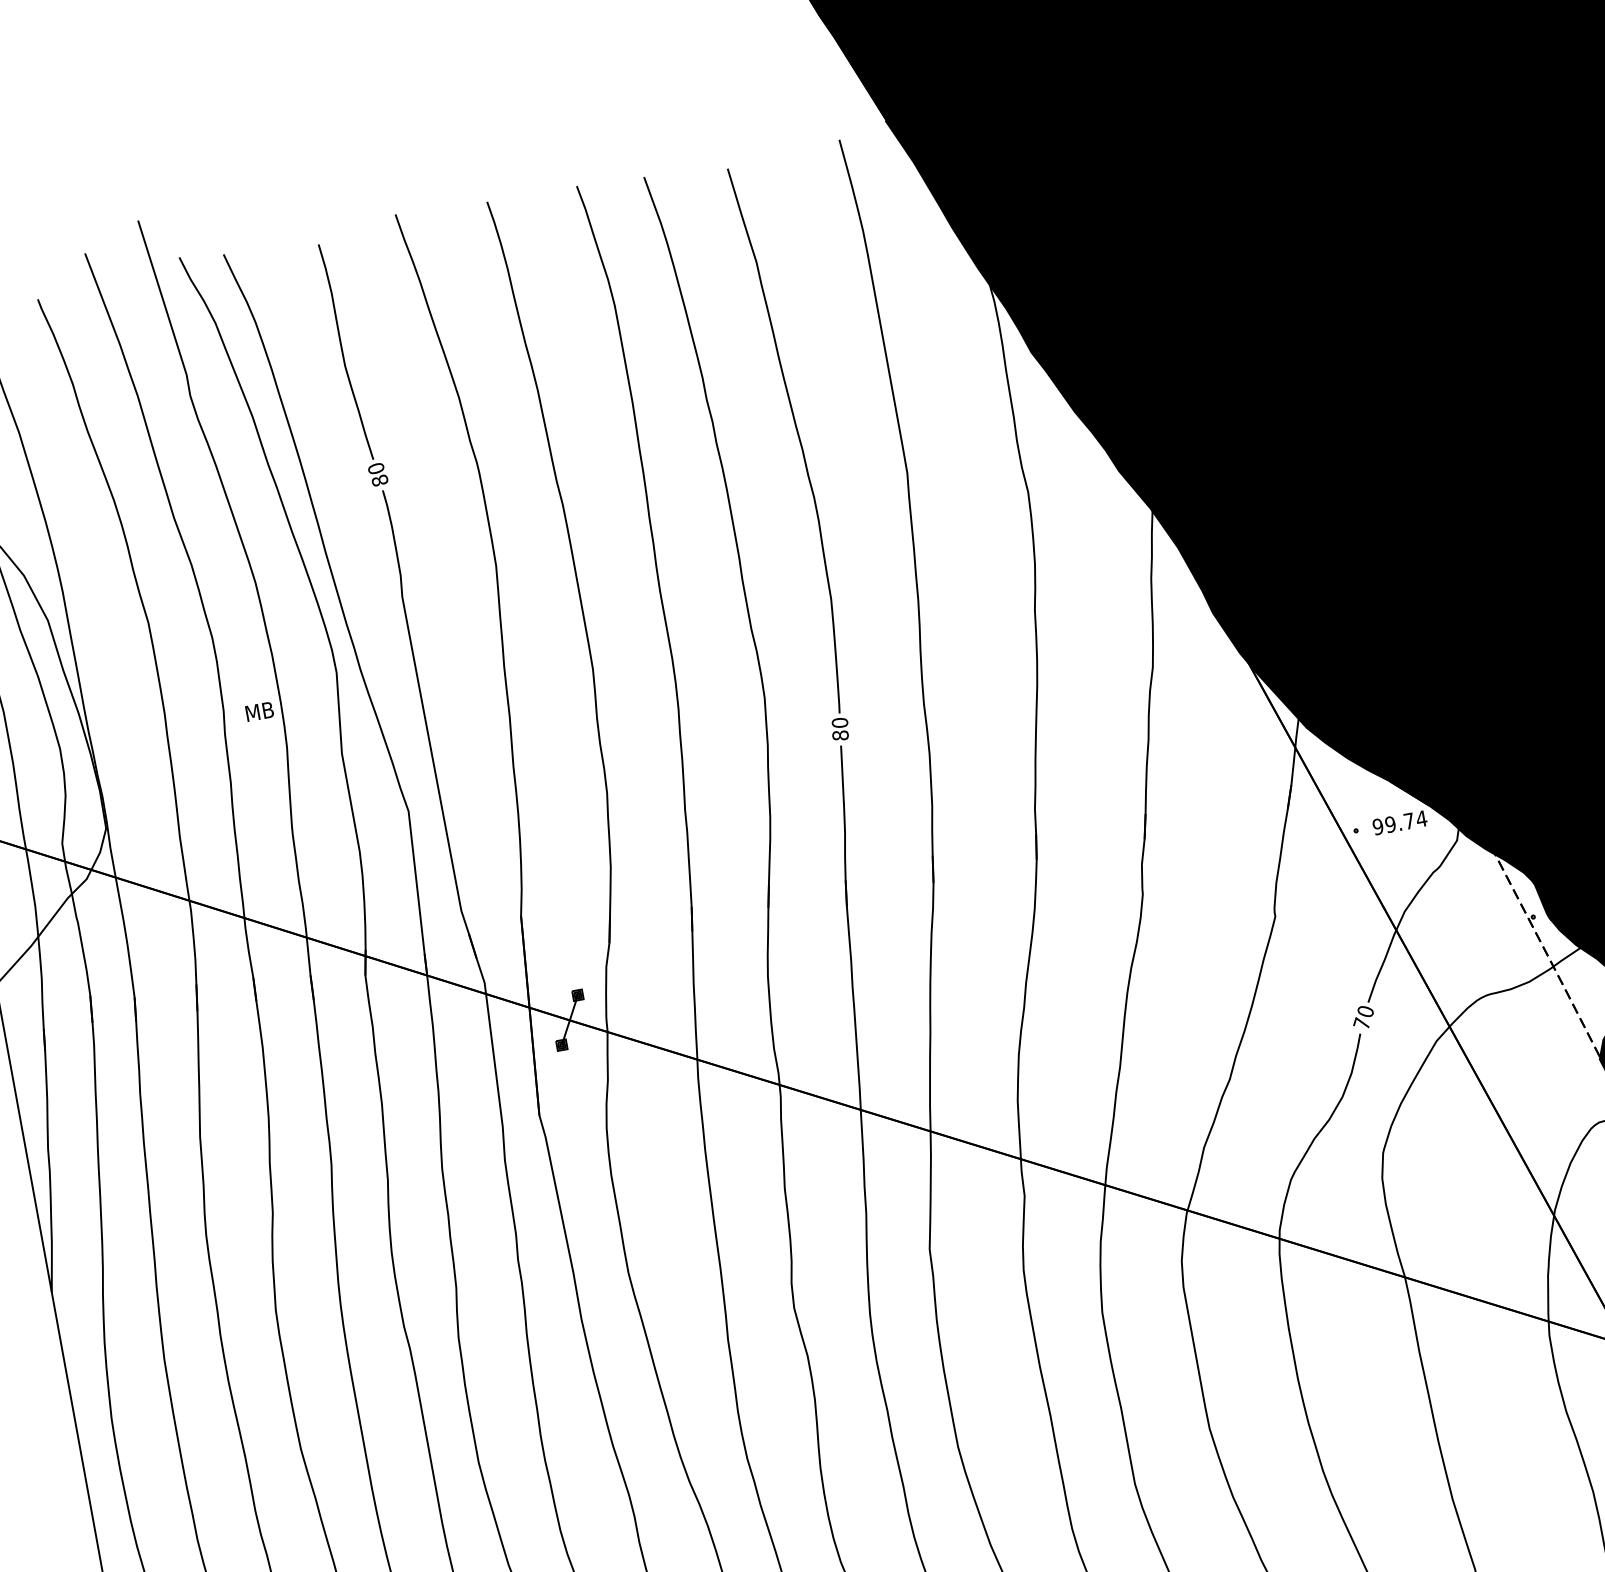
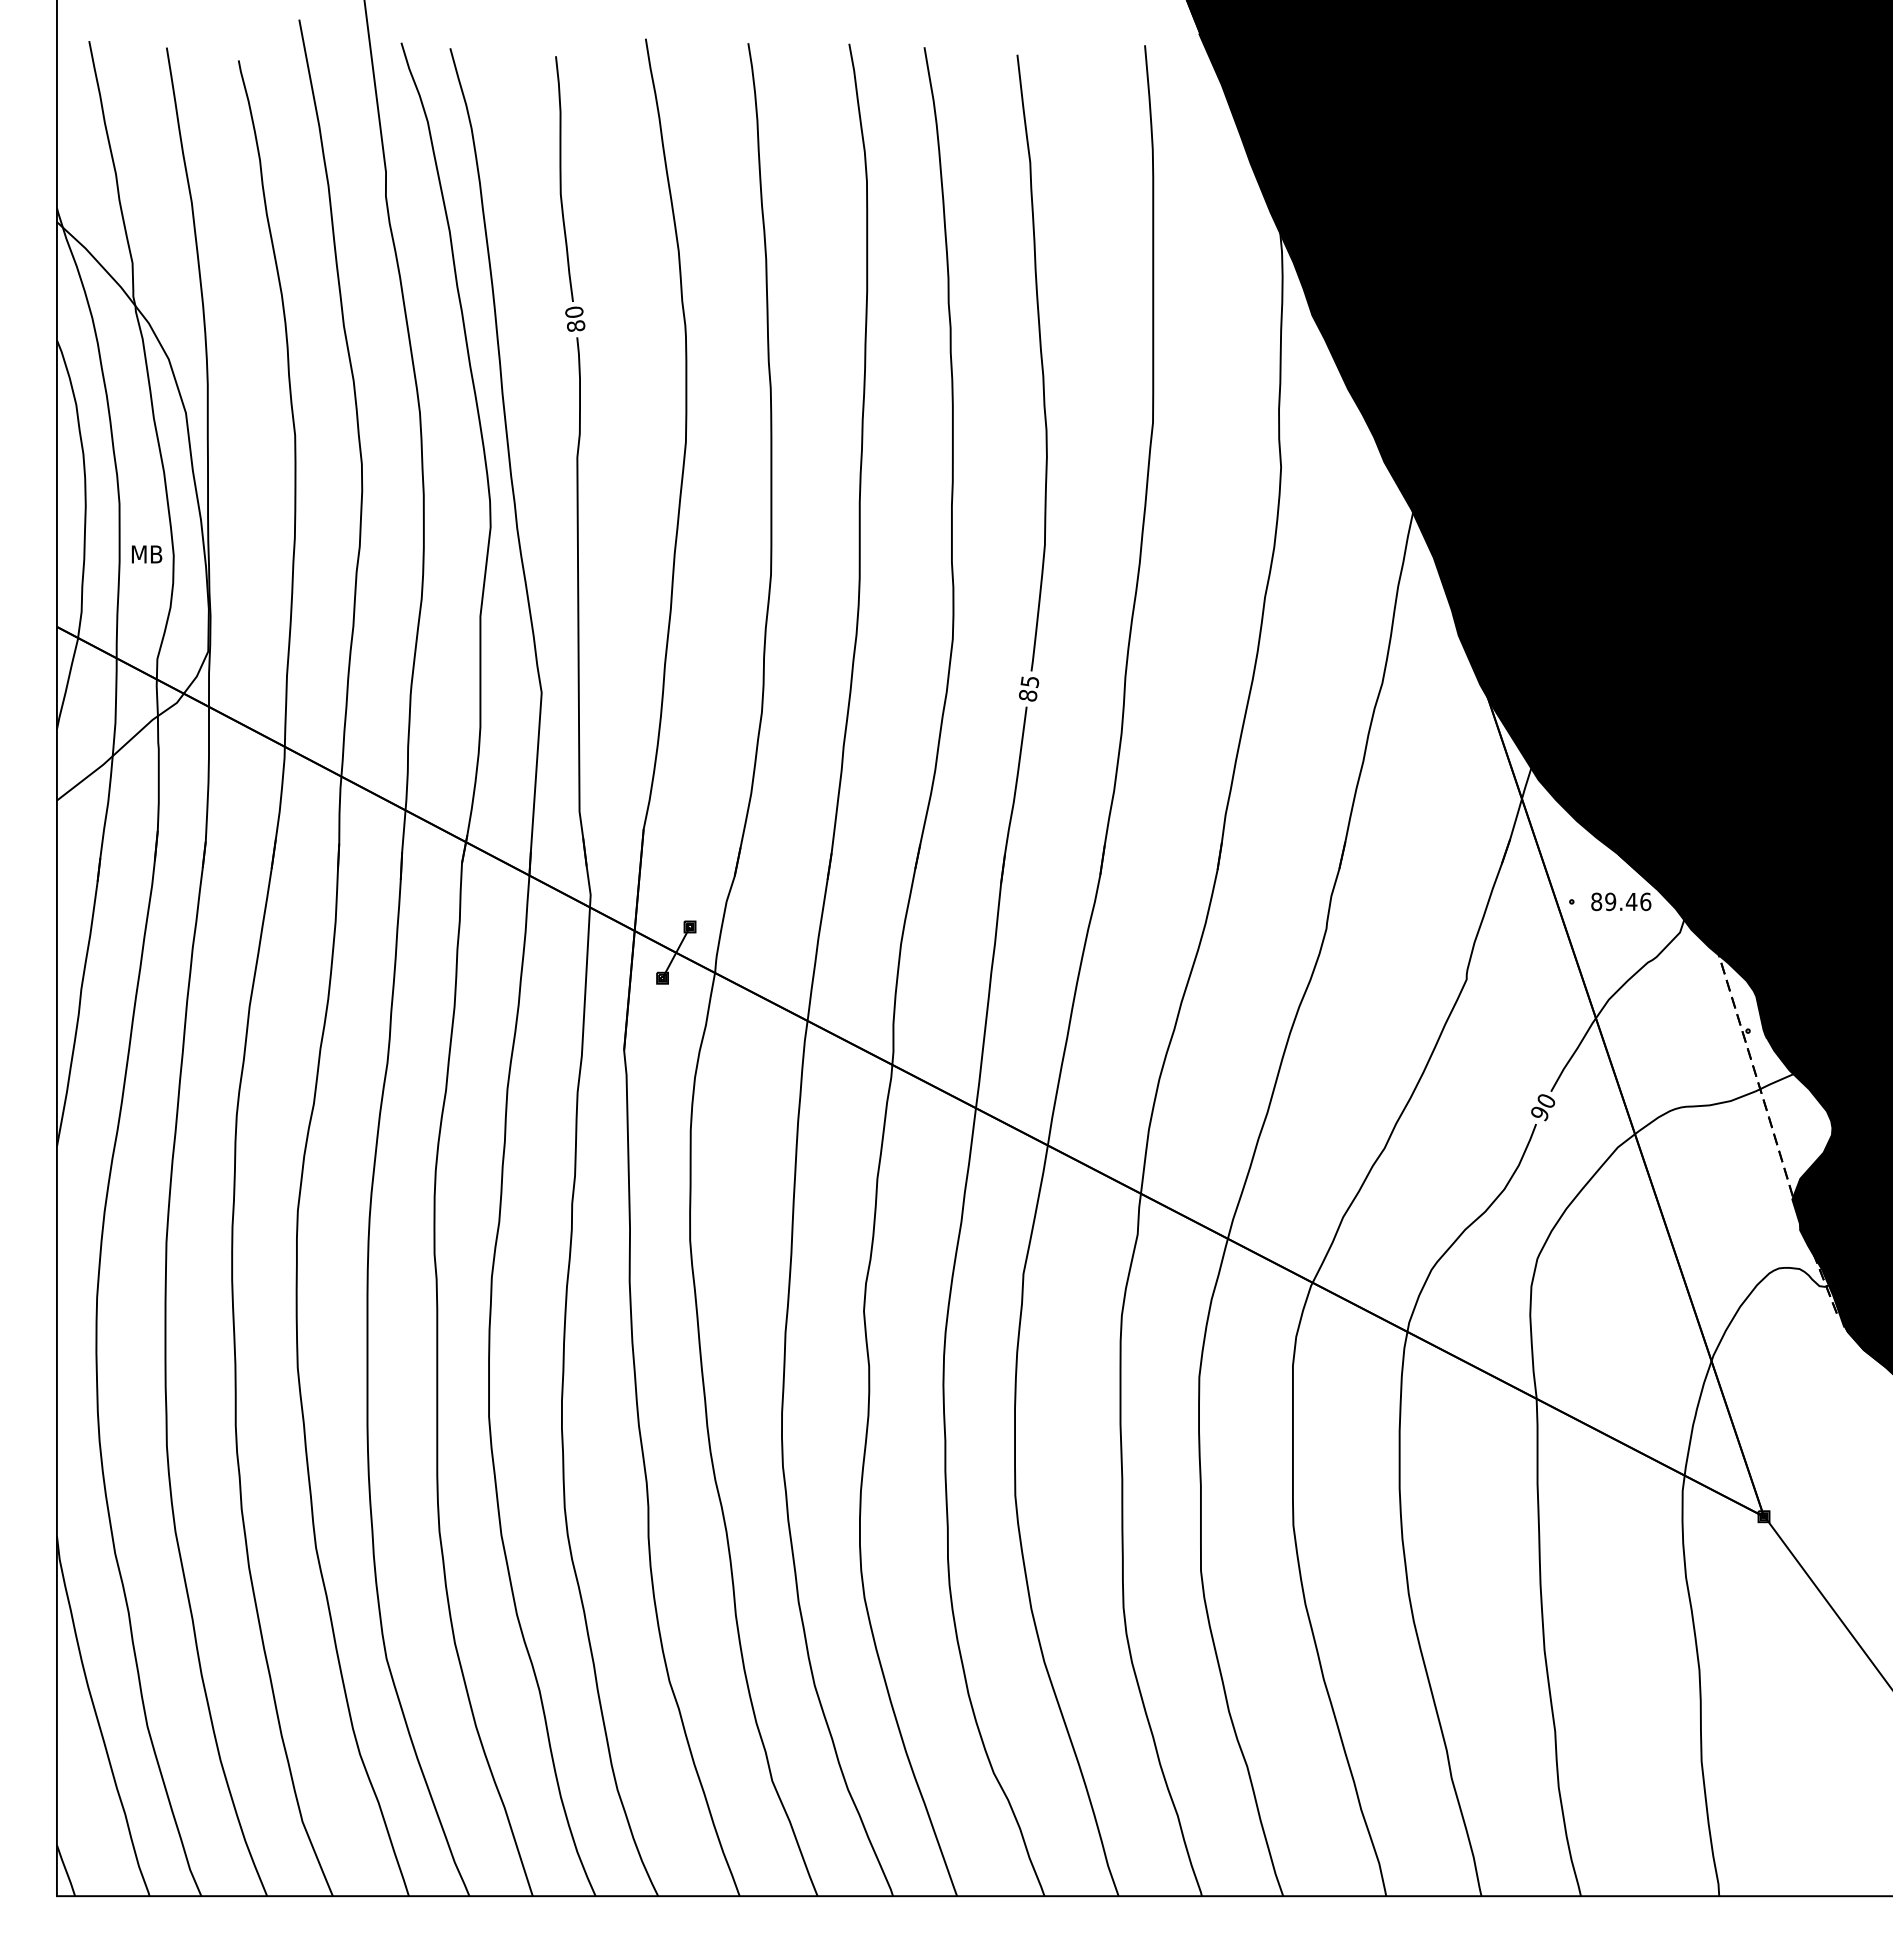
text: (260, 711) -> (147, 554), moved
text: (839, 723) -> (1029, 682), 80 -> 85
text: (1400, 822) -> (1621, 901), 99.74 -> 89.46
text: (1361, 1023) -> (1539, 1113), 70 -> 90

